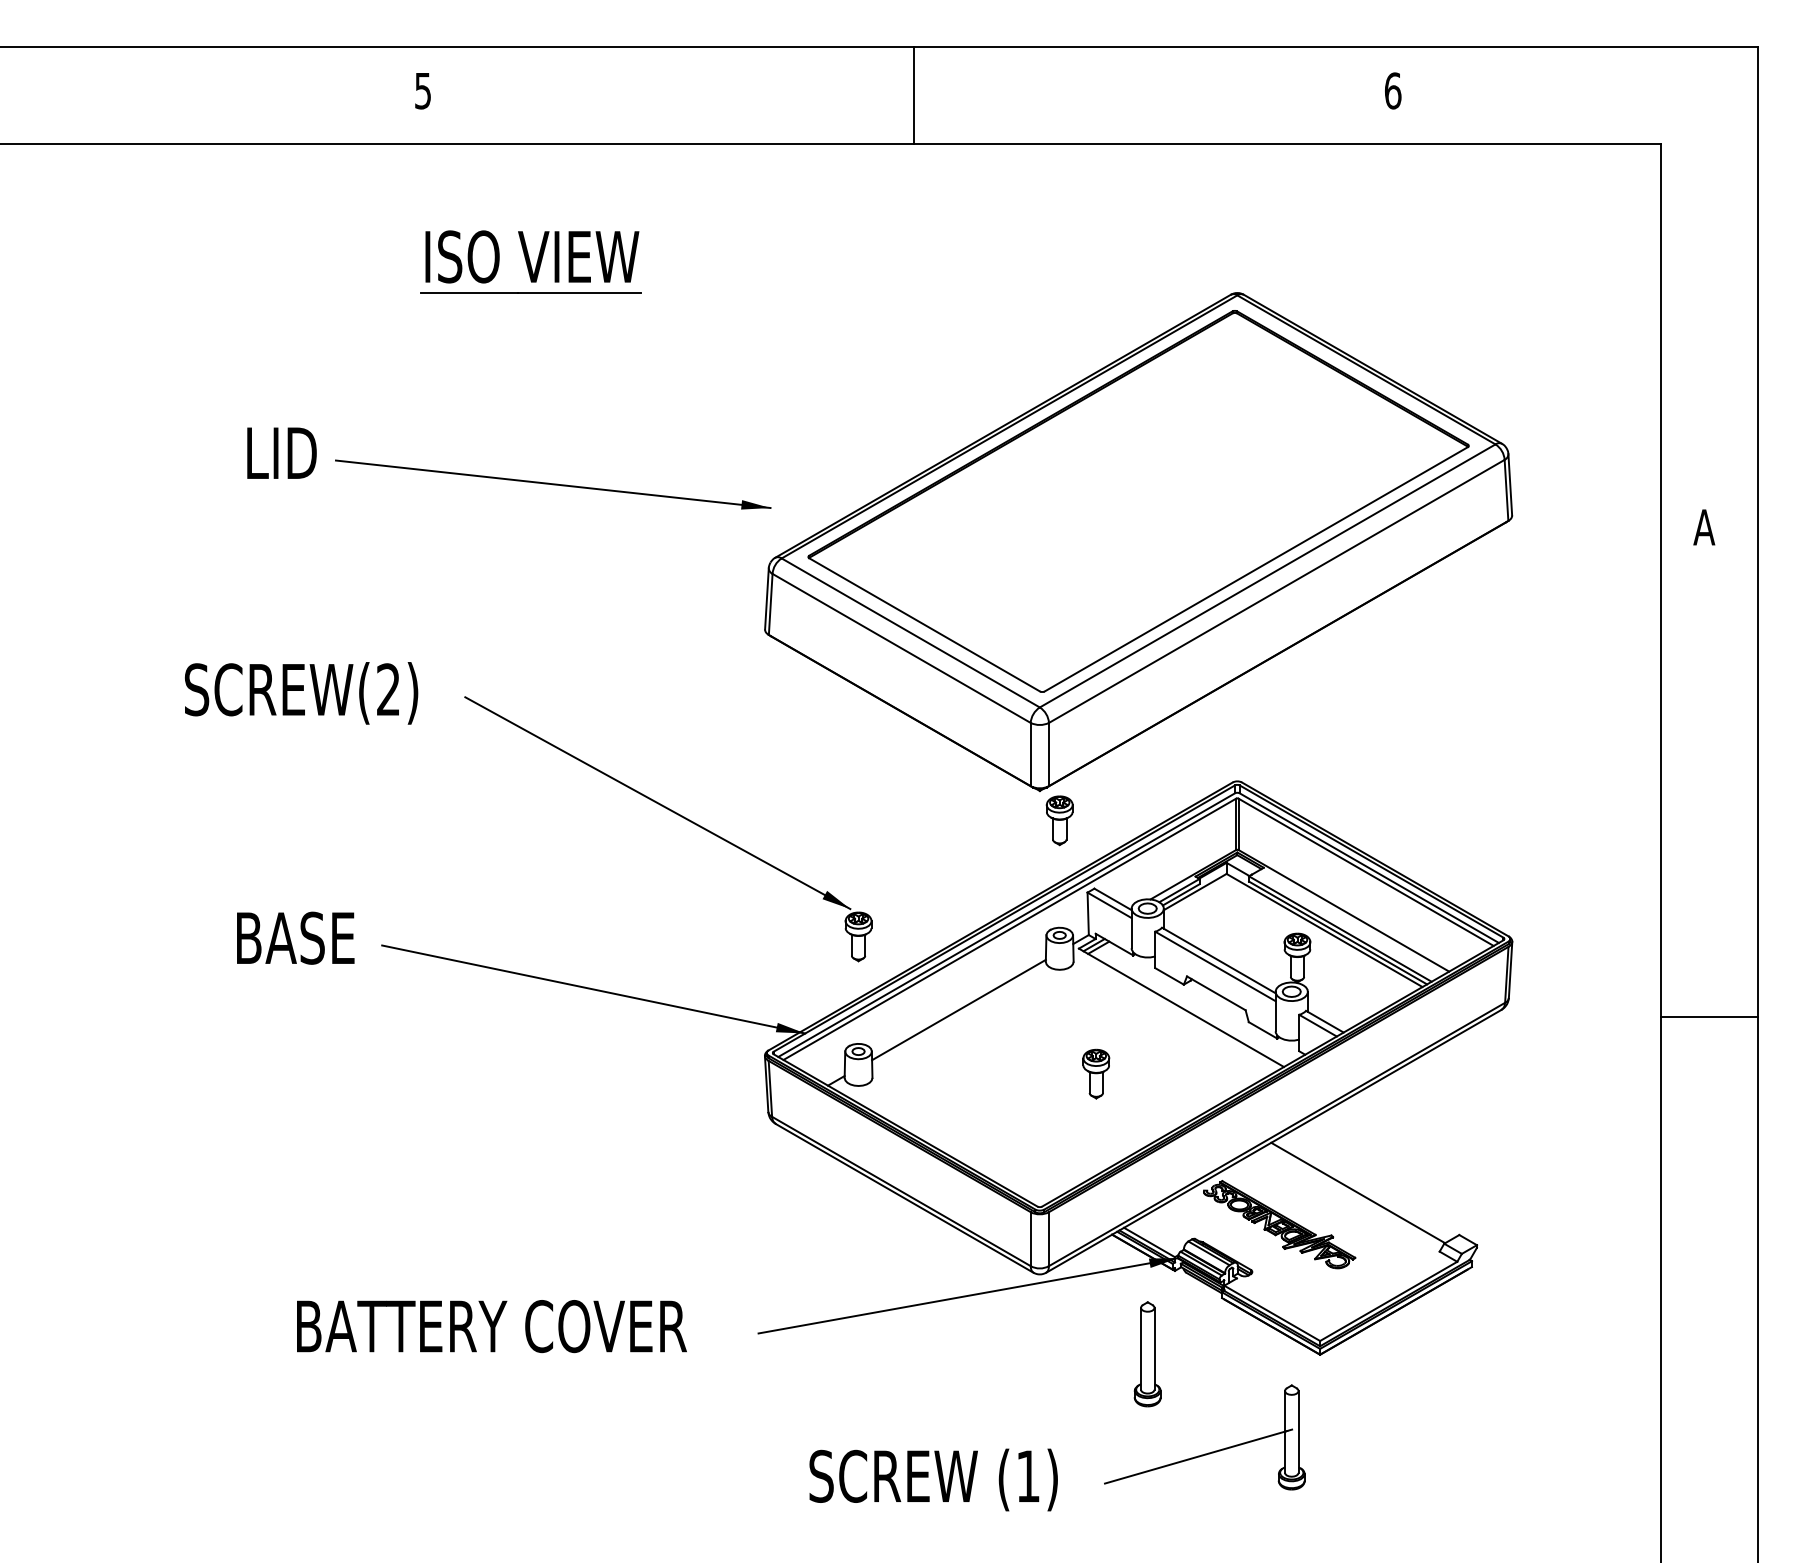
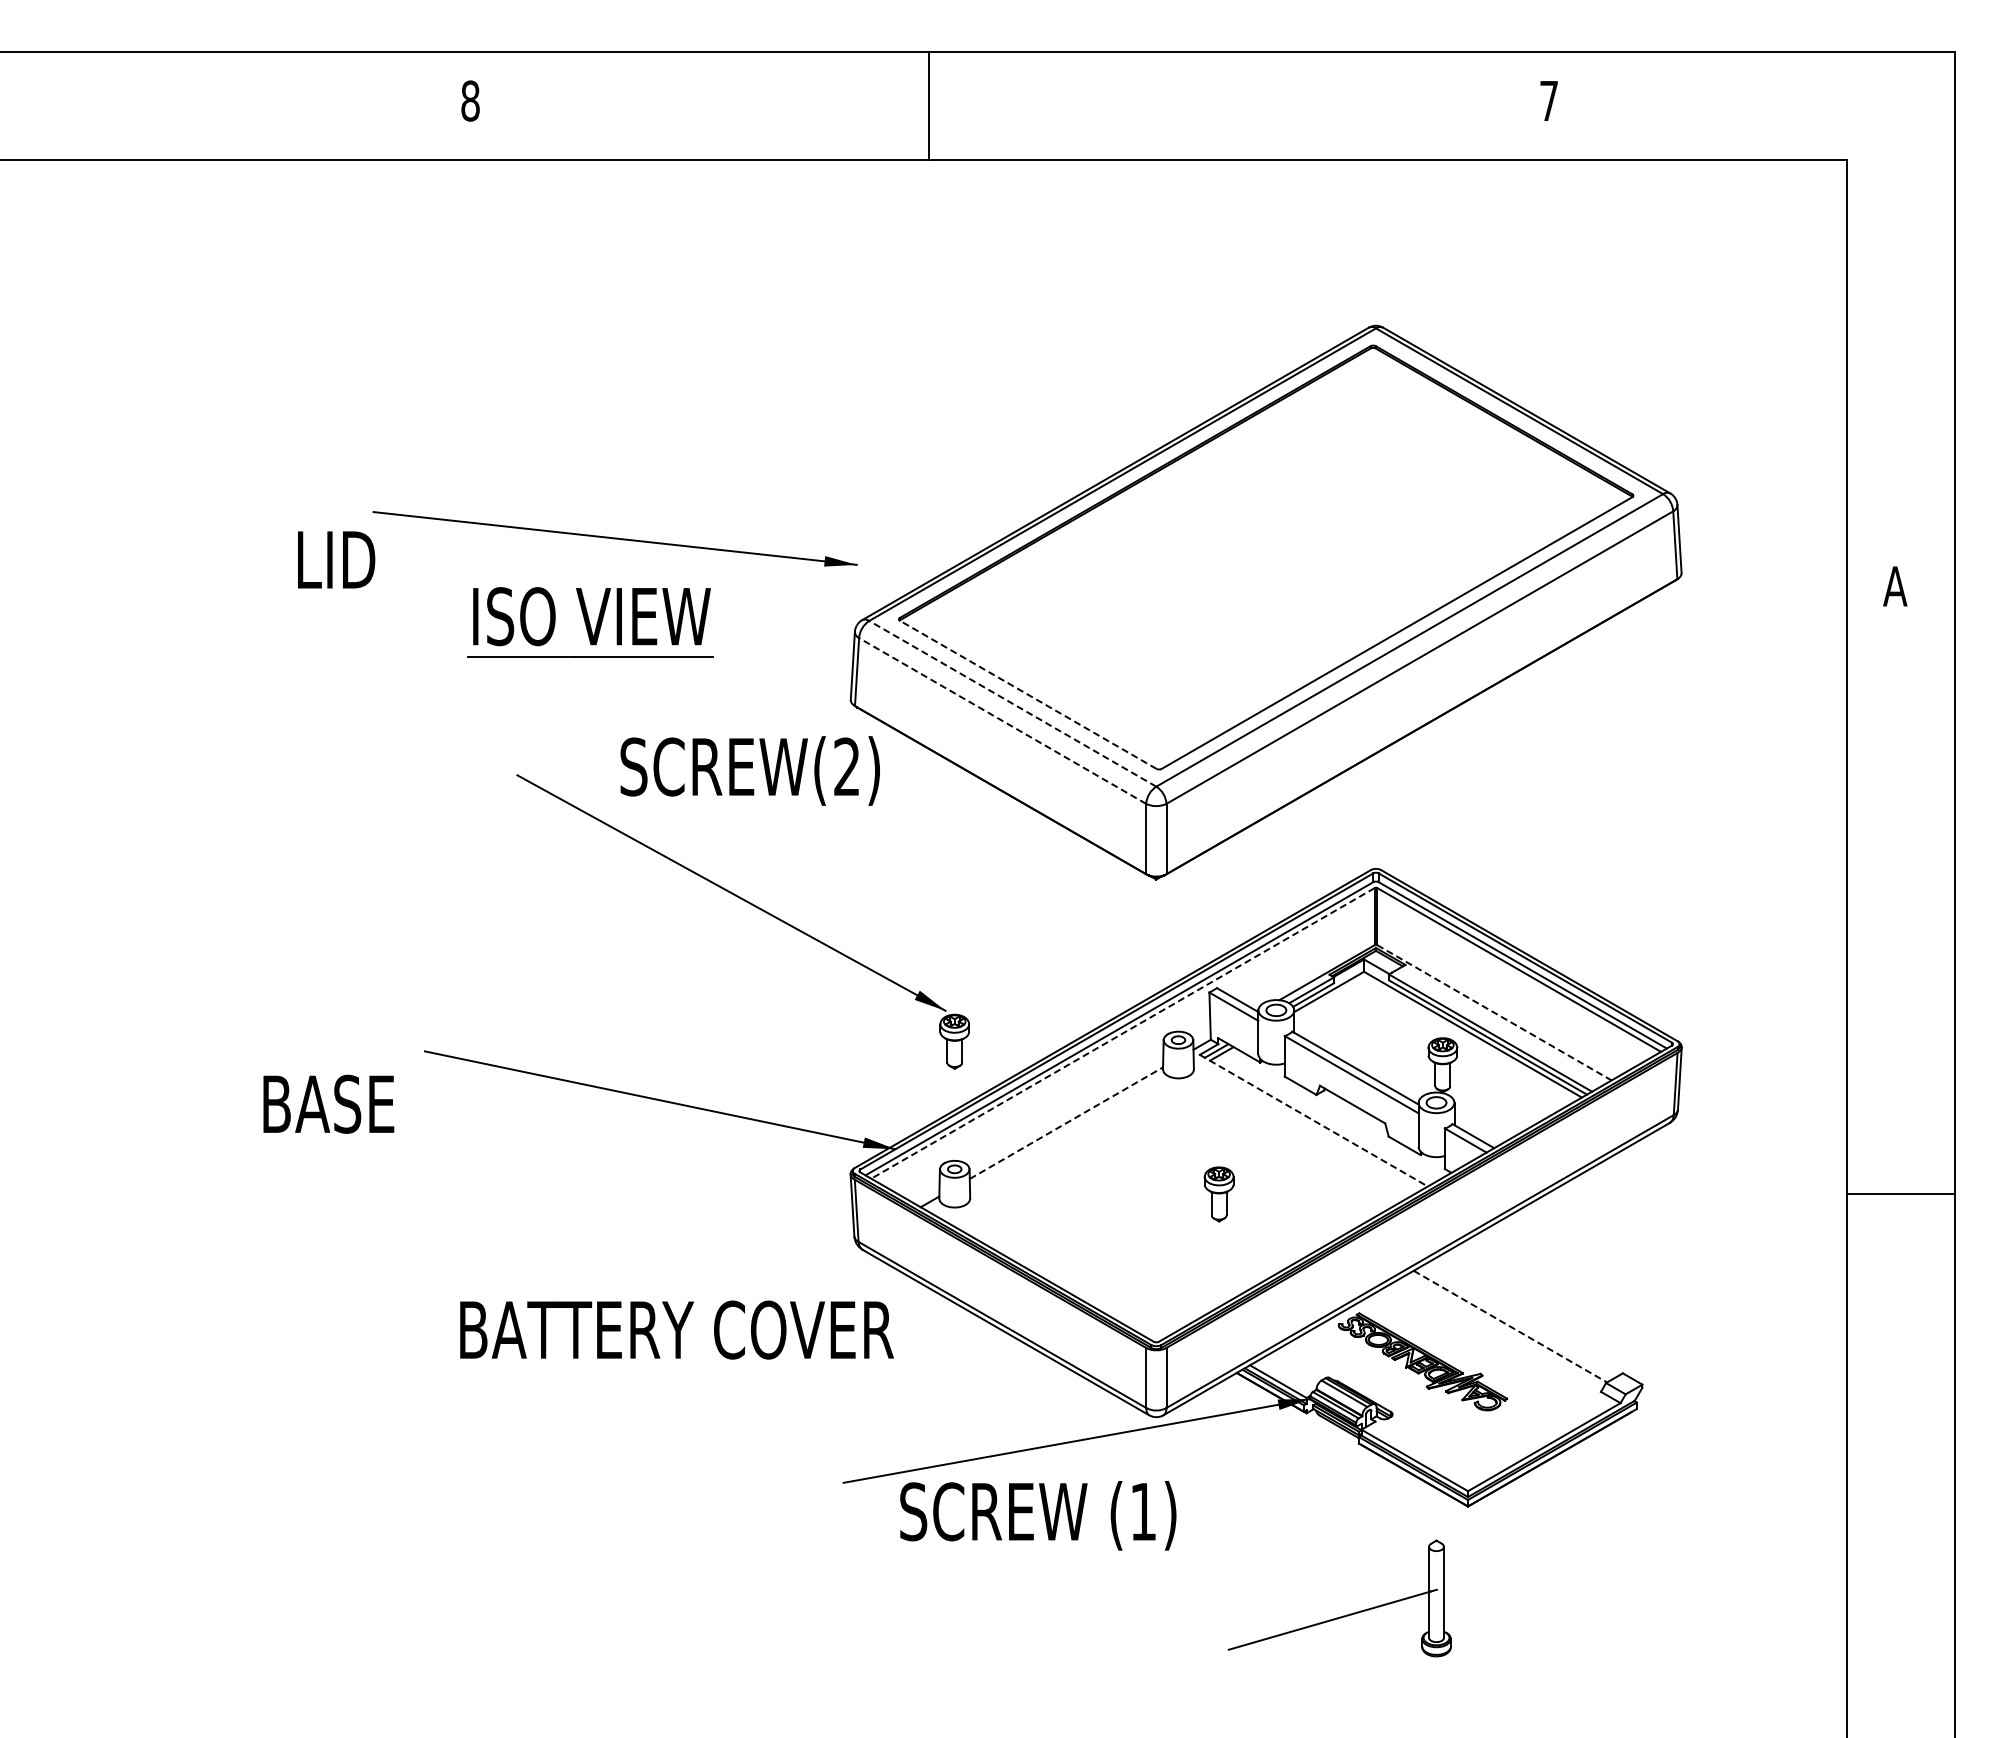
text: (423, 90) -> (470, 100), 5 -> 8
text: (1393, 90) -> (1549, 100), 6 -> 7
line: (914, 95) -> (929, 106), moved
part: (531, 262) -> (590, 622), moved
text: (281, 452) -> (336, 559), moved
line: (923, 624) -> (1027, 694), solid -> dashed
line: (910, 632) -> (1012, 703), solid -> dashed
line: (901, 648) -> (1002, 721), solid -> dashed
text: (300, 692) -> (749, 770), moved
part: (1059, 820) -> (1178, 912), removed
line: (1343, 911) -> (1494, 1013), solid -> dashed
line: (1010, 929) -> (1123, 1033), solid -> dashed
text: (295, 937) -> (328, 1103), moved
line: (1181, 1007) -> (1313, 1120), solid -> dashed
line: (959, 1010) -> (1066, 1123), solid -> dashed
line: (1708, 1017) -> (1900, 1194), moved
line: (1358, 1192) -> (1510, 1326), solid -> dashed
text: (491, 1325) -> (676, 1329), moved
part: (1147, 1353) -> (1276, 1505), removed
text: (933, 1479) -> (1038, 1515), moved

